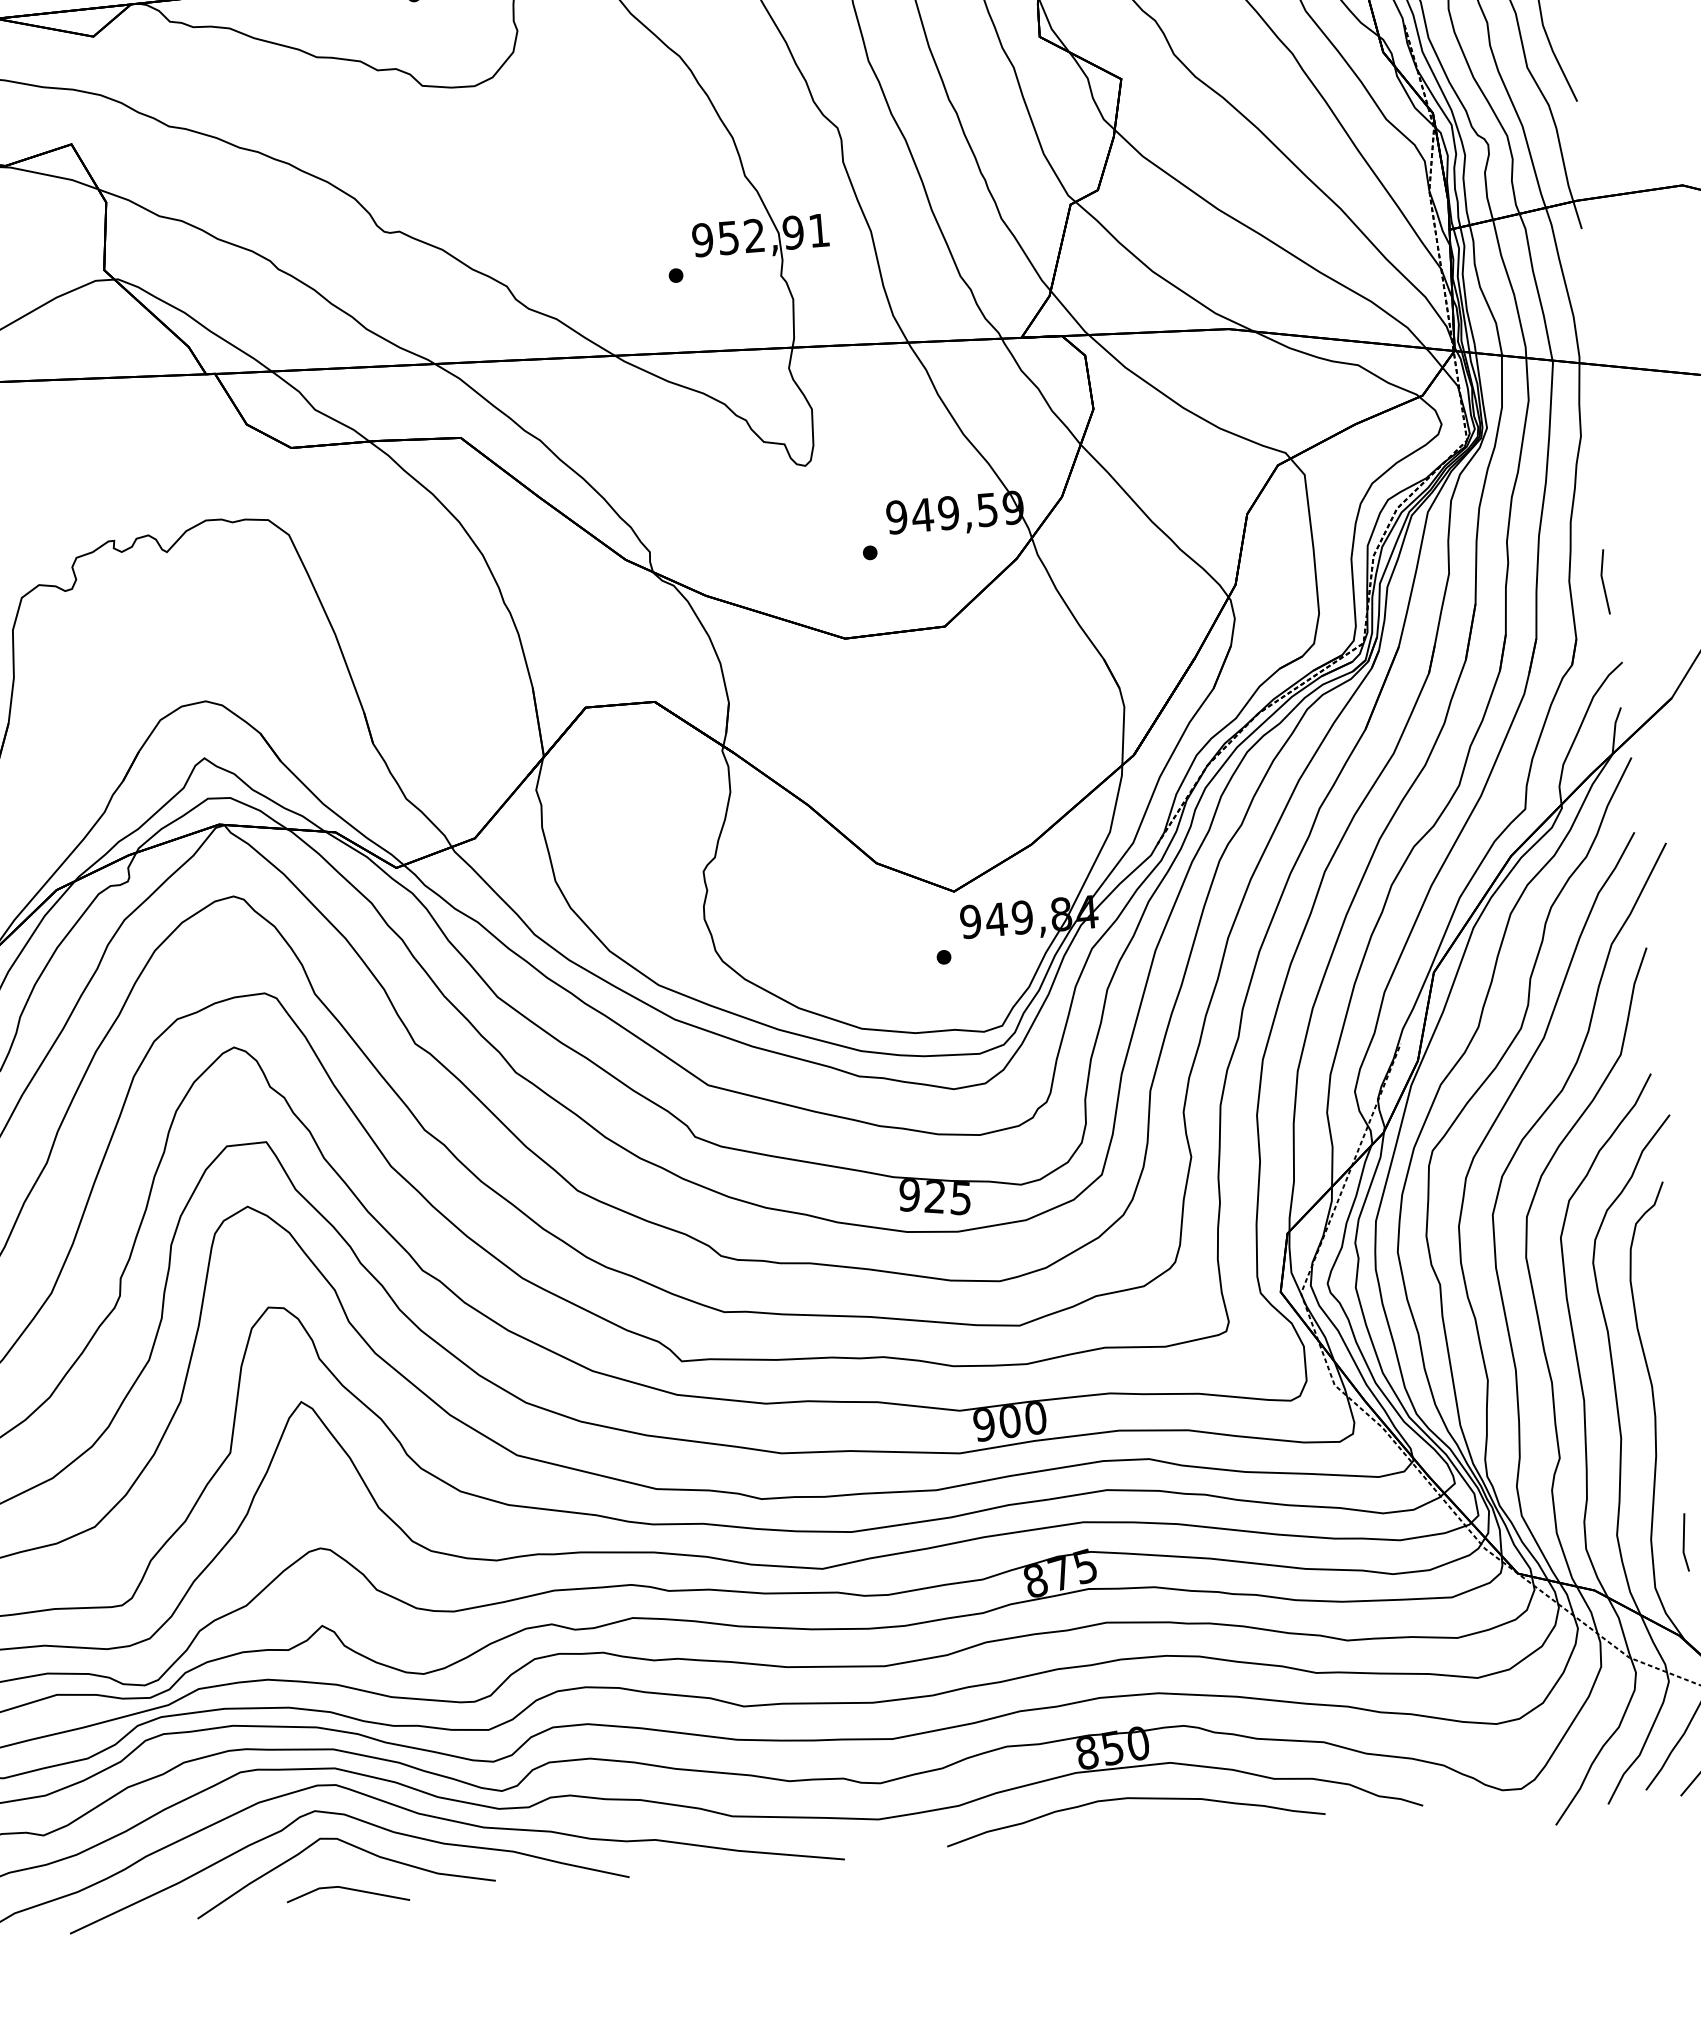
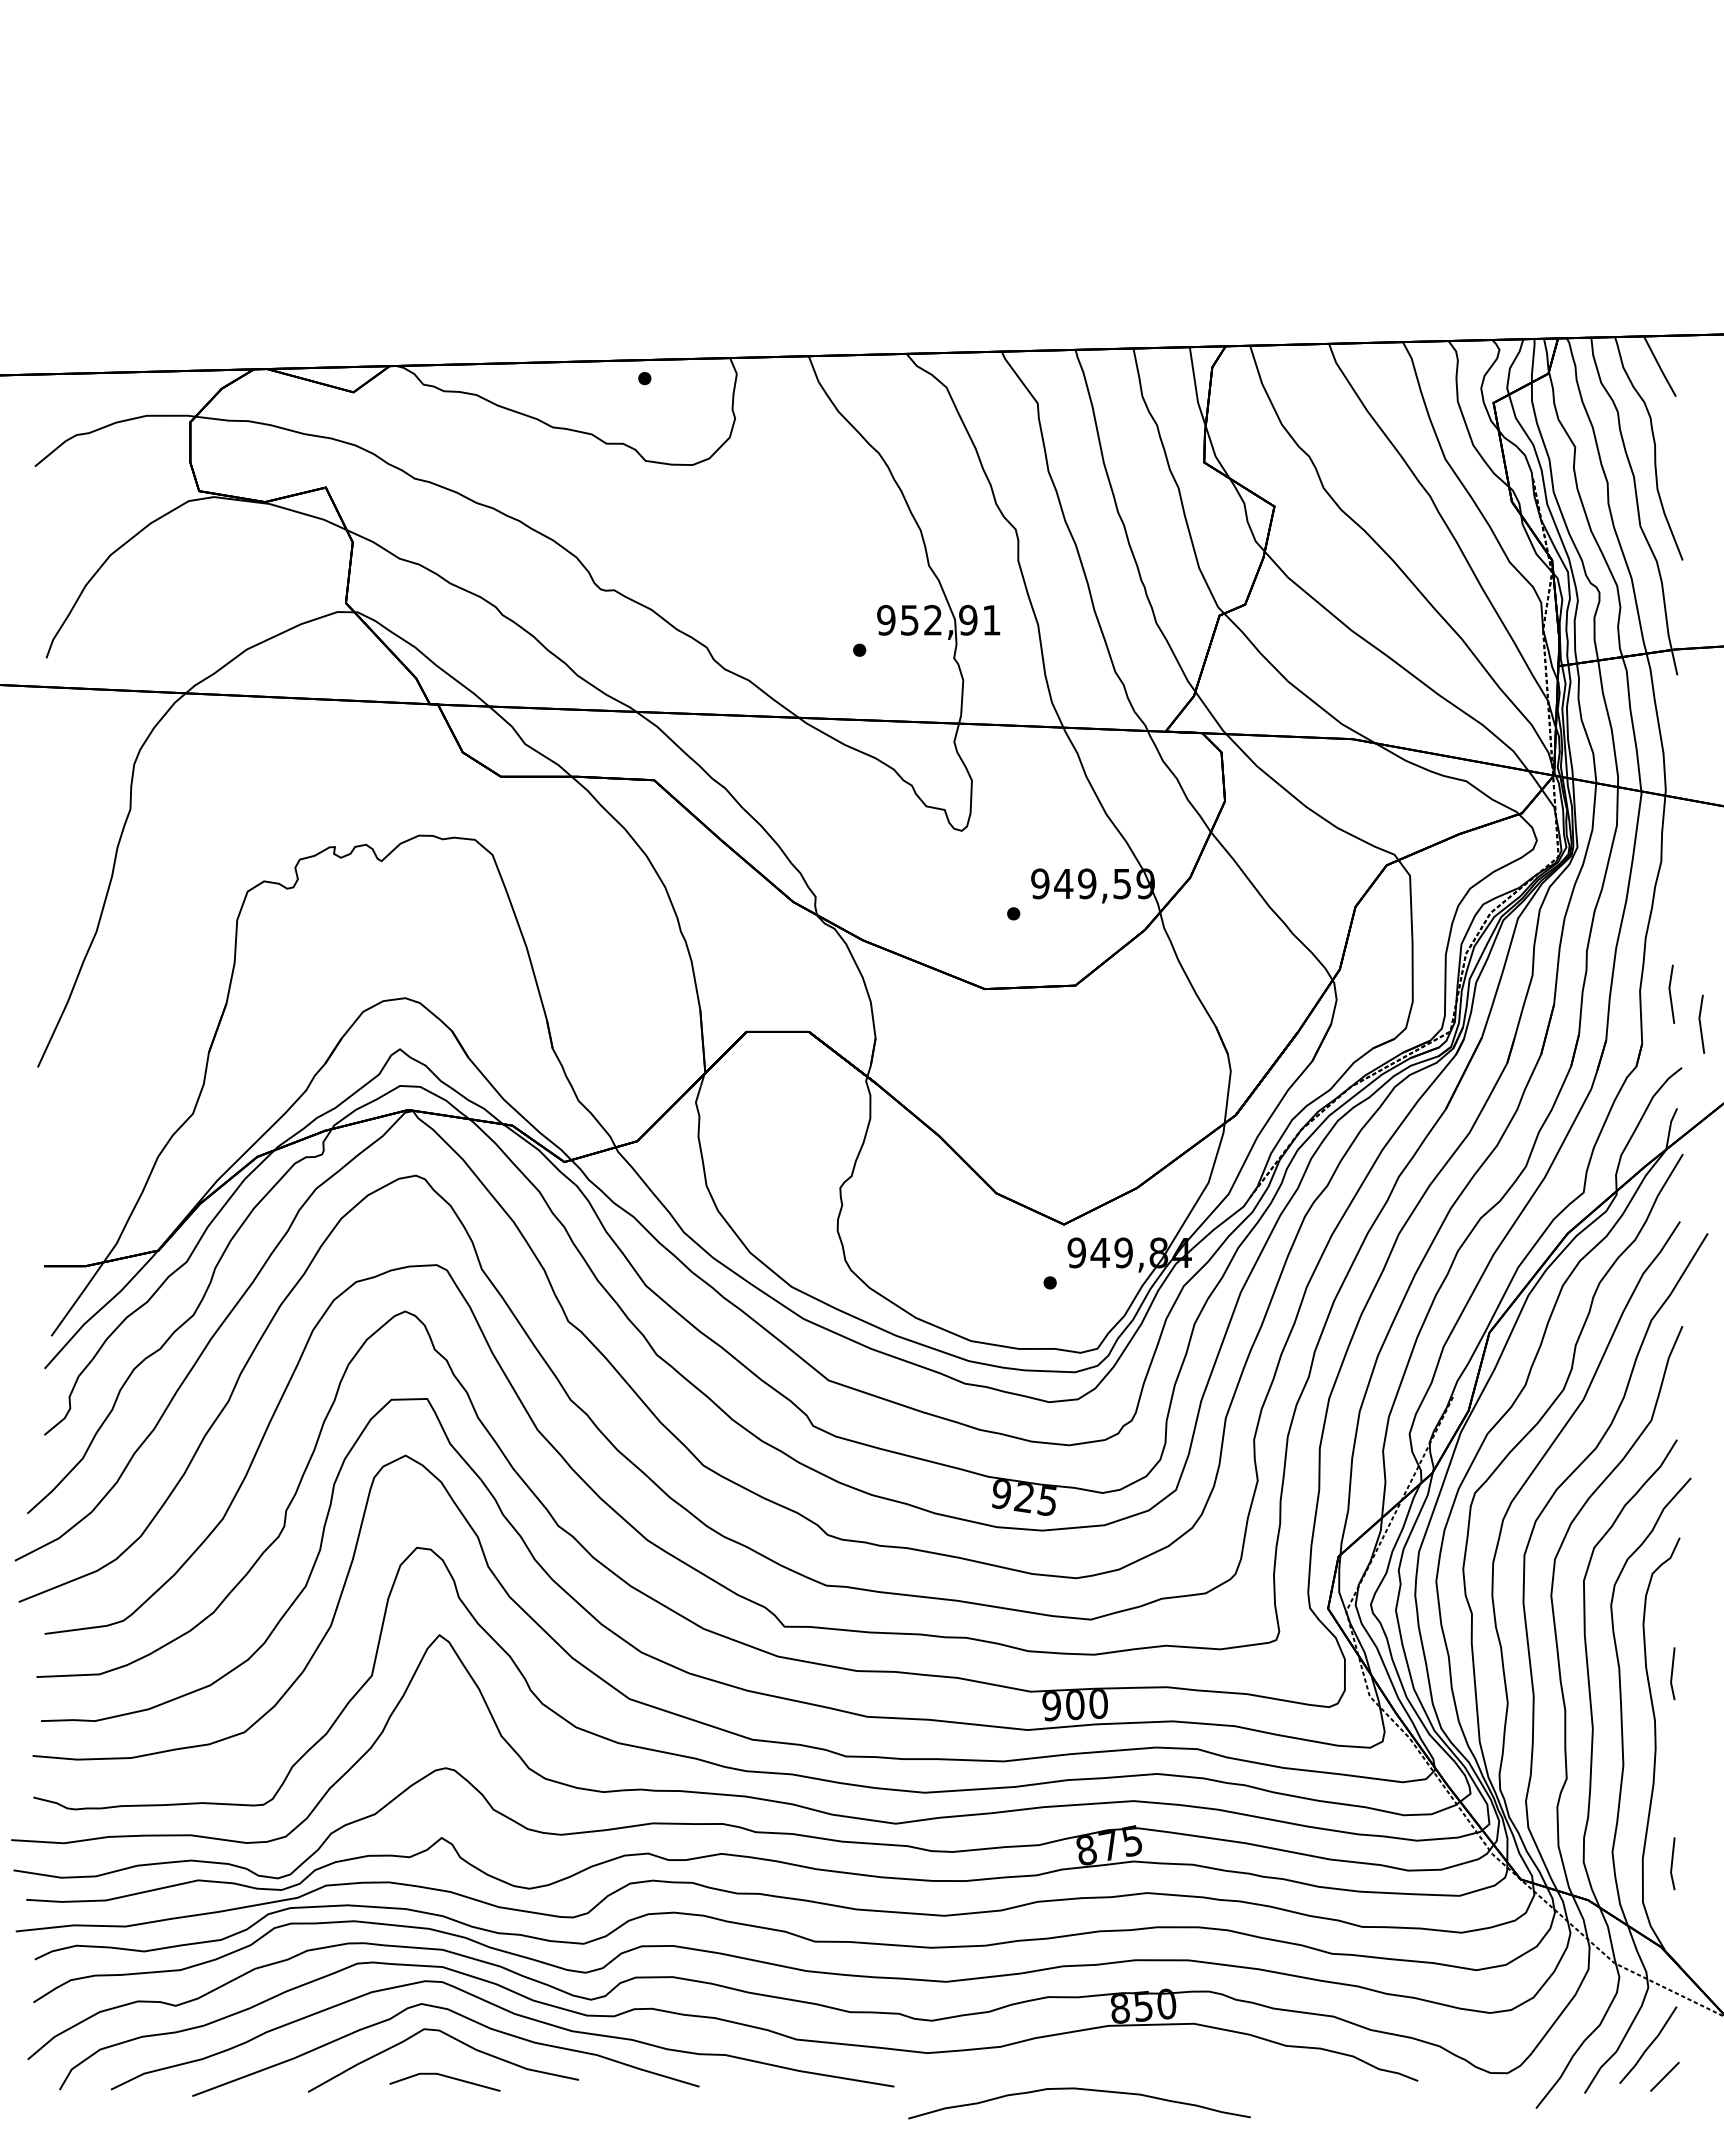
line: (1638, 611) -> (1700, 1023), added
line: (1667, 1332) -> (1672, 1673), added
curve: (1137, 1799) -> (1082, 2090), moved

